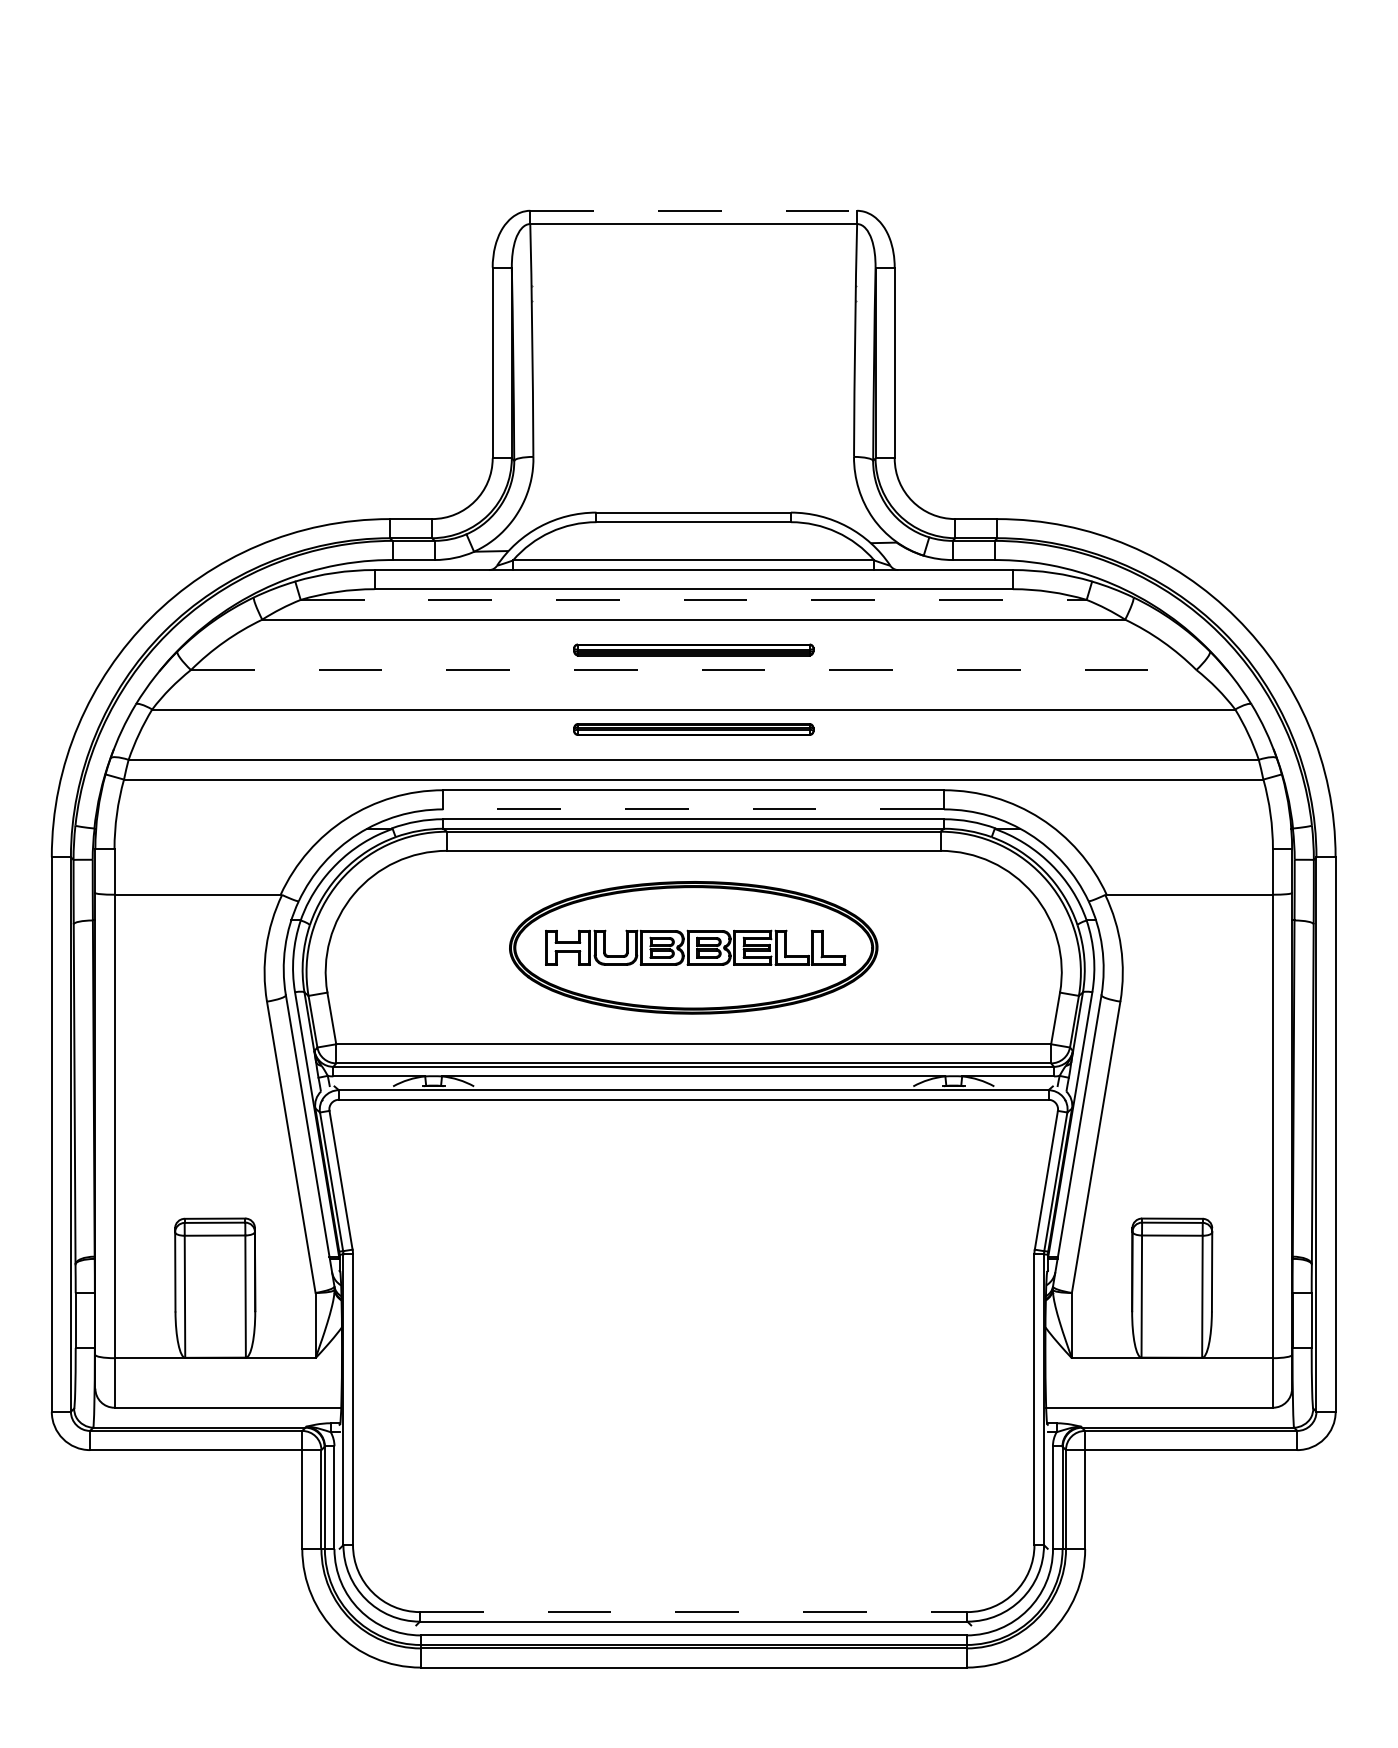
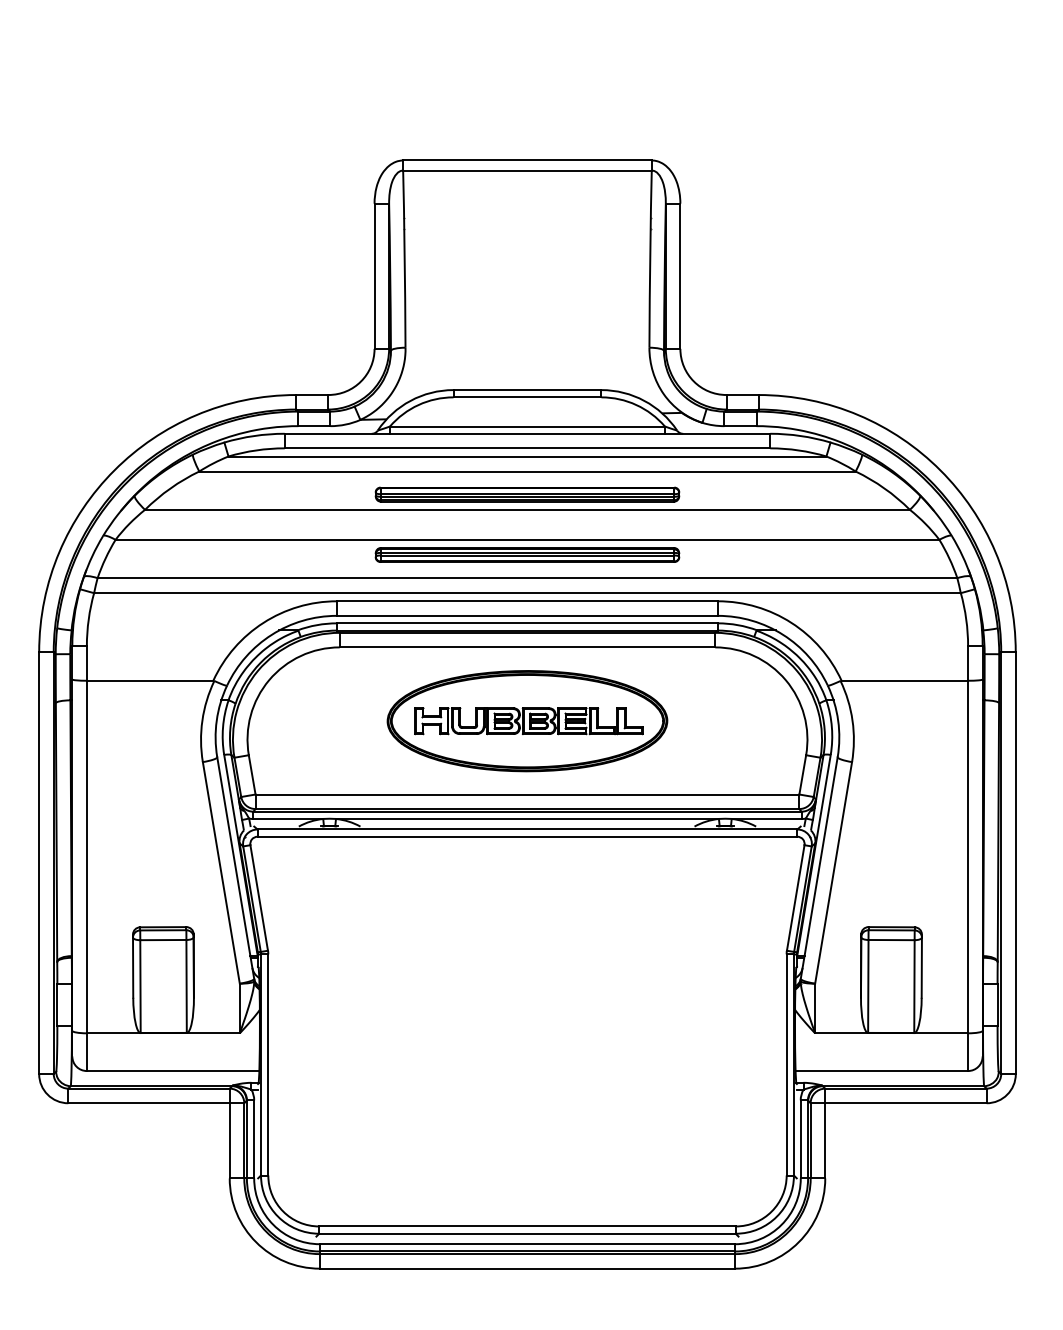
line: (694, 210) -> (528, 160), dashed -> solid
line: (693, 599) -> (527, 456), dashed -> solid
part: (693, 649) -> (527, 494), size x1.67
line: (693, 670) -> (527, 510), dashed -> solid
part: (693, 729) -> (527, 555), size x1.67
line: (693, 809) -> (527, 615), dashed -> solid
line: (693, 1612) -> (527, 1226), dashed -> solid

